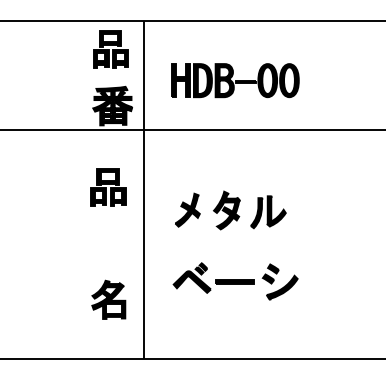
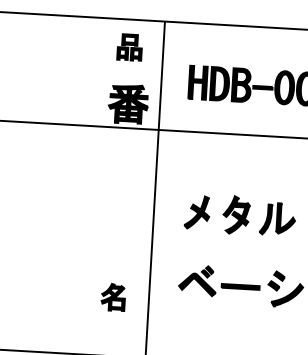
part: (110, 49) -> (129, 47), size x0.7
part: (108, 187) -> (119, 185), removed
part: (108, 299) -> (113, 297), size x0.7

